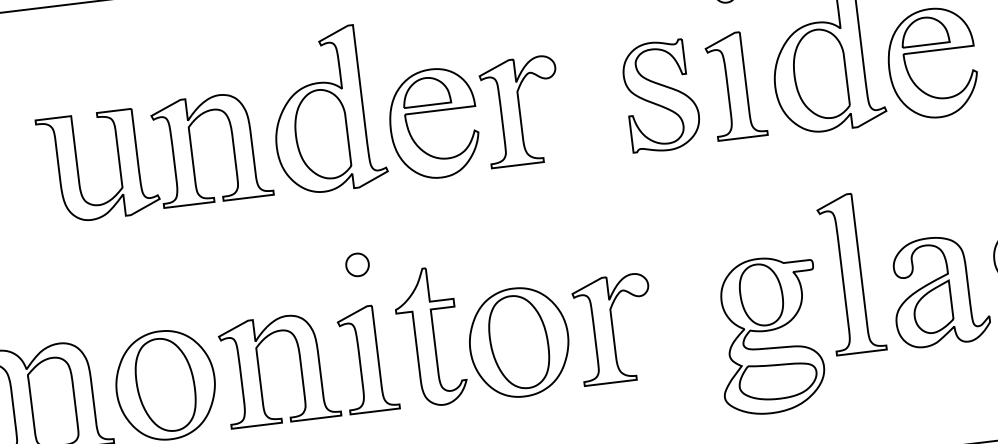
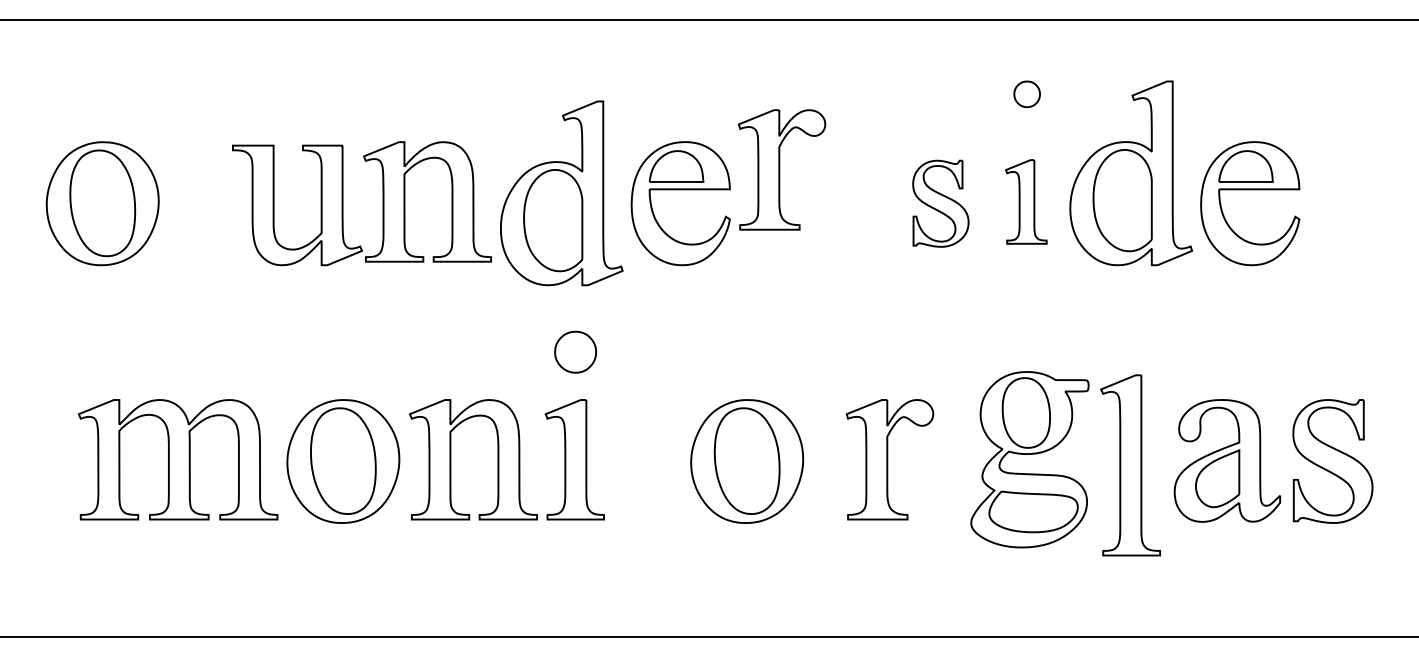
part: (736, 85) -> (1026, 201), size x0.7
part: (661, 96) -> (940, 203), size x0.7
part: (326, 110) -> (561, 193), moved
part: (522, 111) -> (782, 169), moved
part: (357, 264) -> (575, 351), size x1.6
part: (851, 273) -> (1130, 465), moved
part: (614, 329) -> (889, 459), moved
part: (769, 335) -> (1029, 459), moved
part: (430, 337) -> (647, 443), removed

